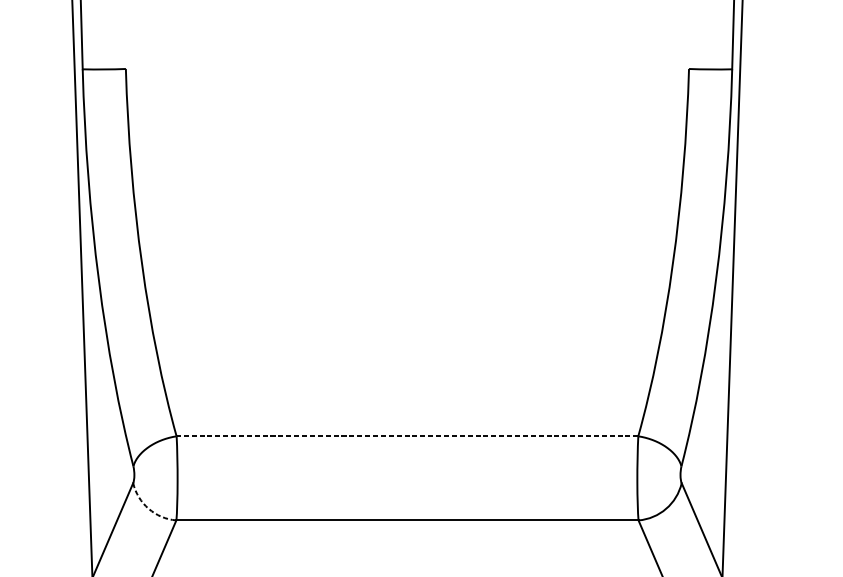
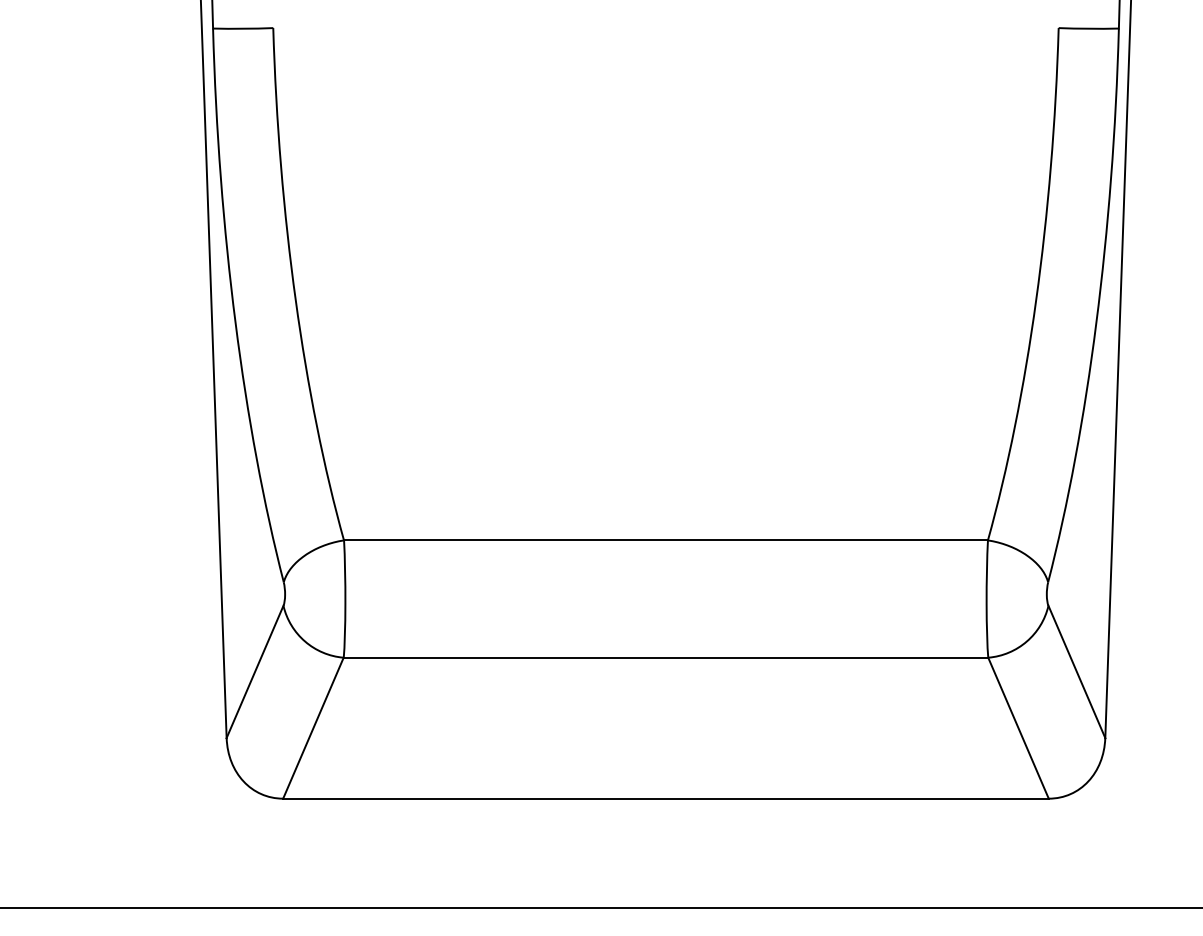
line: (407, 436) -> (665, 540), dashed -> solid
arc: (148, 508) -> (305, 641), dashed -> solid

